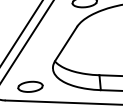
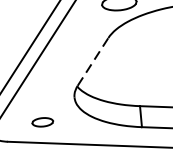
line: (66, 43) -> (93, 61), solid -> dashed
part: (30, 86) -> (42, 122), size x0.6

